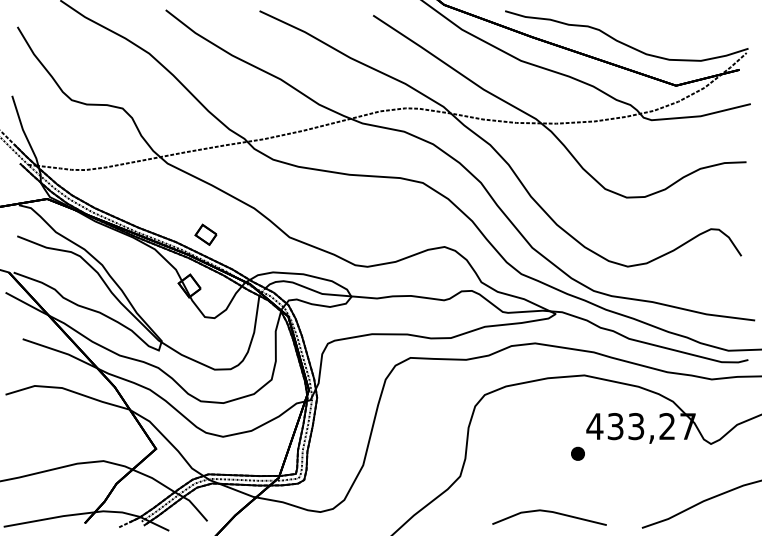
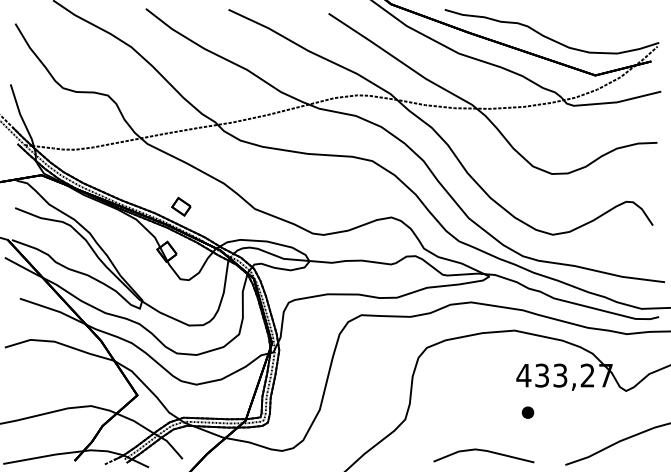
part: (577, 453) -> (527, 412), moved

